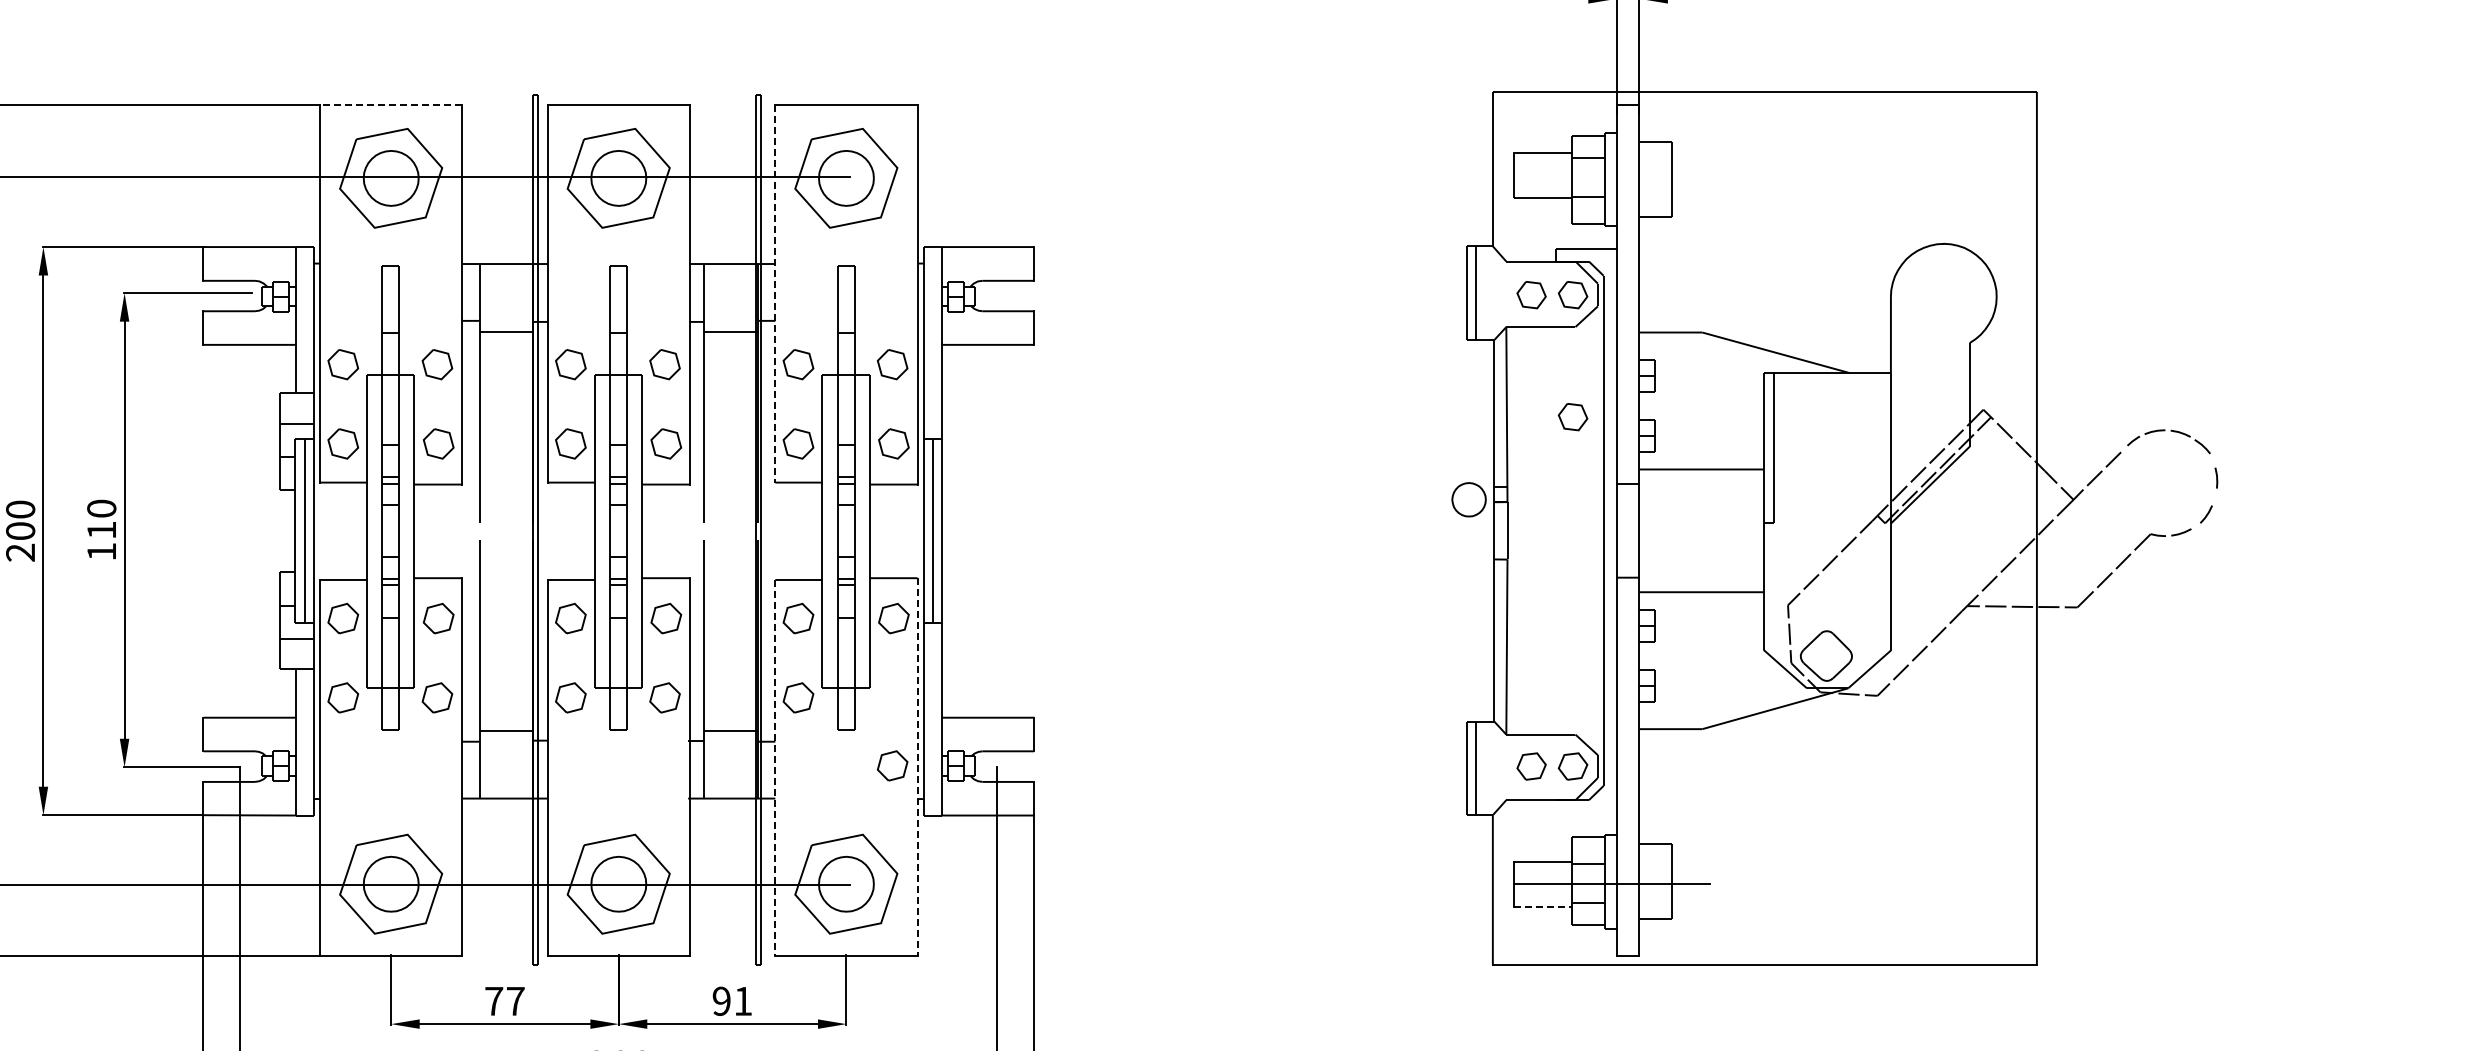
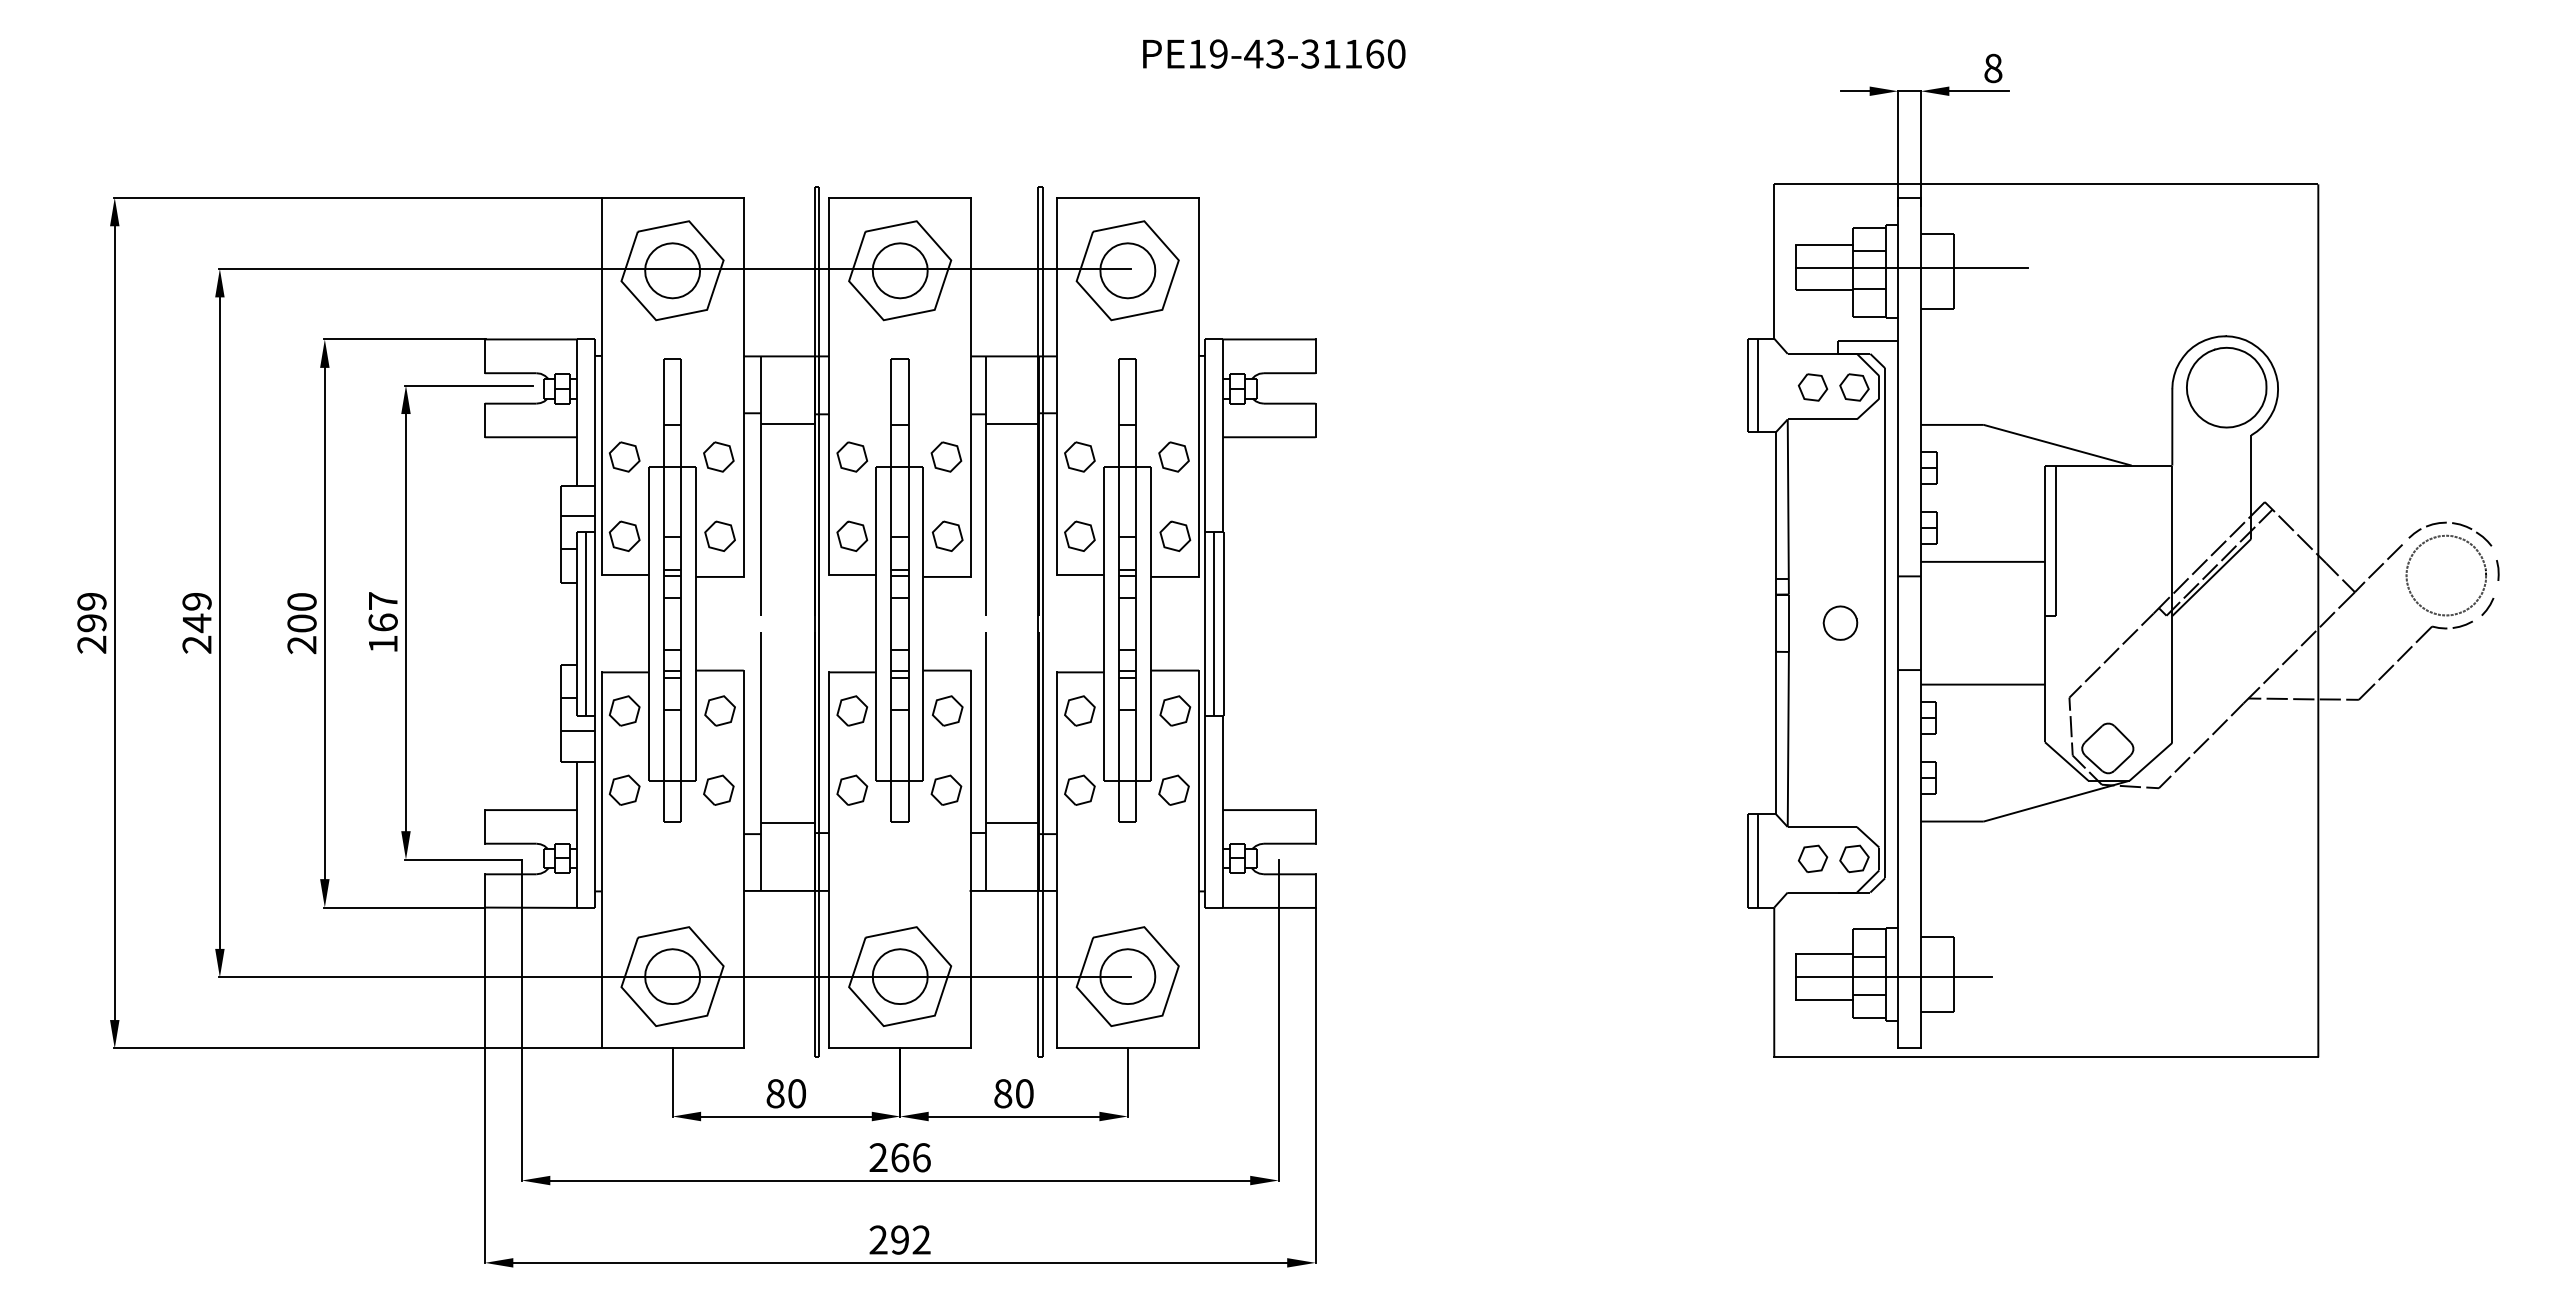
line: (391, 105) -> (672, 197), dashed -> solid
line: (1630, 175) -> (1911, 267), added
line: (775, 294) -> (1056, 386), dashed -> solid
part: (1945, 295) -> (2226, 387), added
part: (1573, 417) -> (1854, 509), removed
part: (2128, 472) -> (2409, 564), added
part: (1469, 499) -> (1840, 622), moved
text: (101, 519) -> (382, 611), 110 -> 167
part: (892, 765) -> (1173, 789), moved
line: (917, 767) -> (1198, 859), dashed -> solid
line: (775, 768) -> (1056, 860), dashed -> solid
line: (1543, 907) -> (1824, 999), dashed -> solid
text: (505, 1001) -> (786, 1093), 77 -> 80
text: (732, 1001) -> (1013, 1093), 91 -> 80

